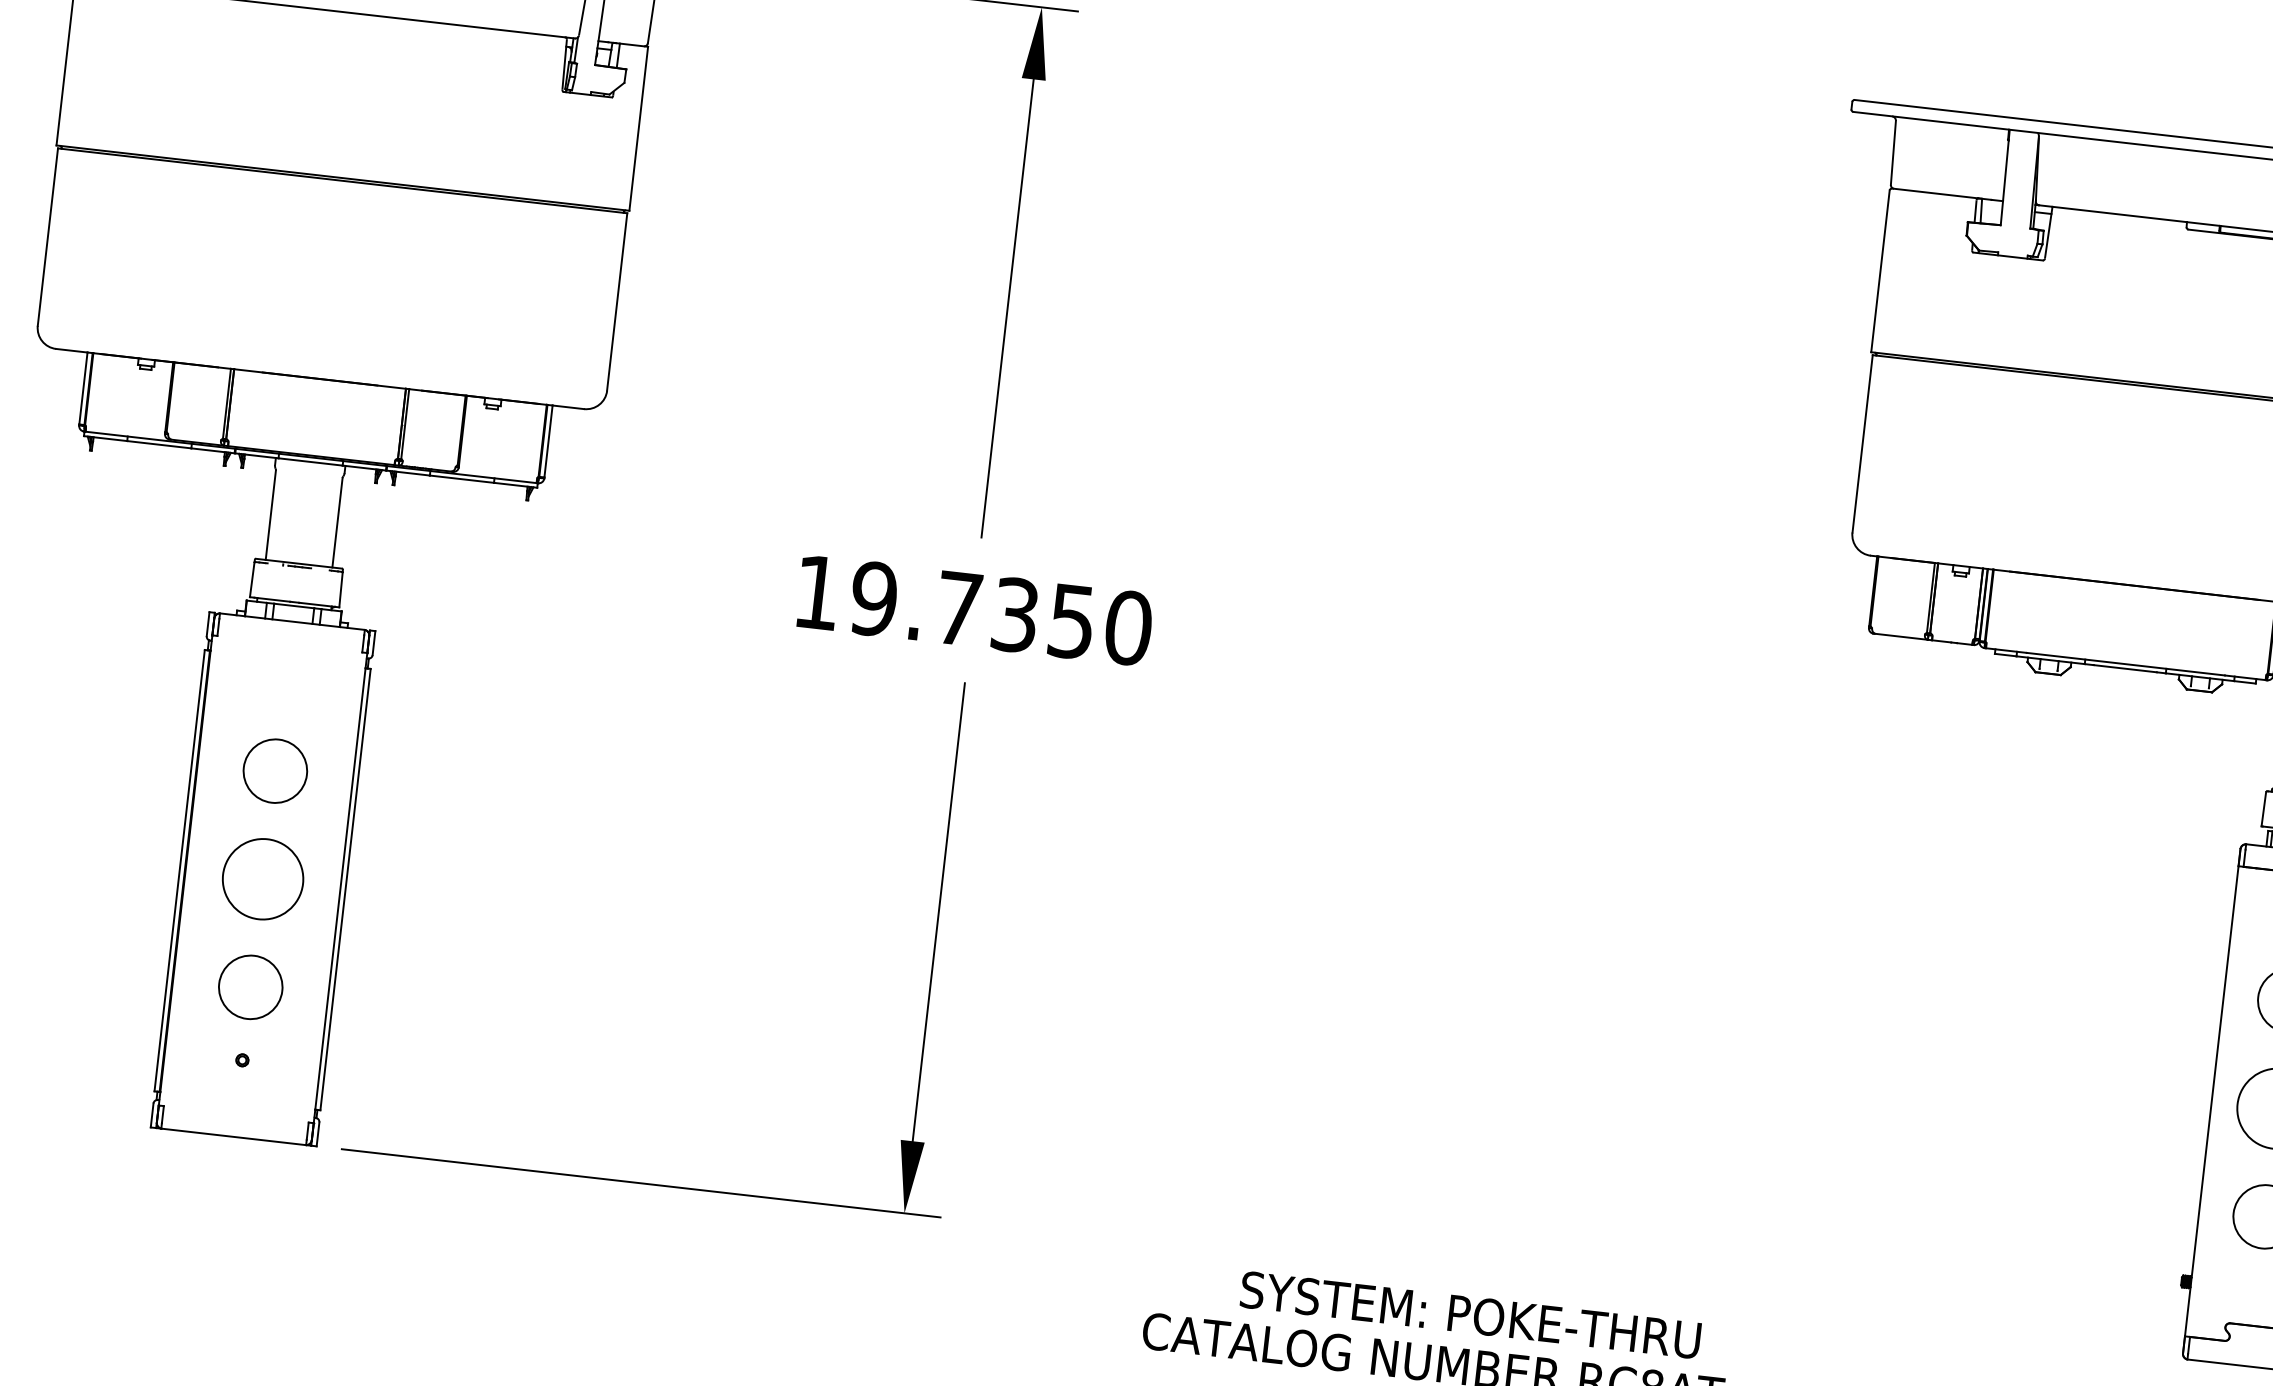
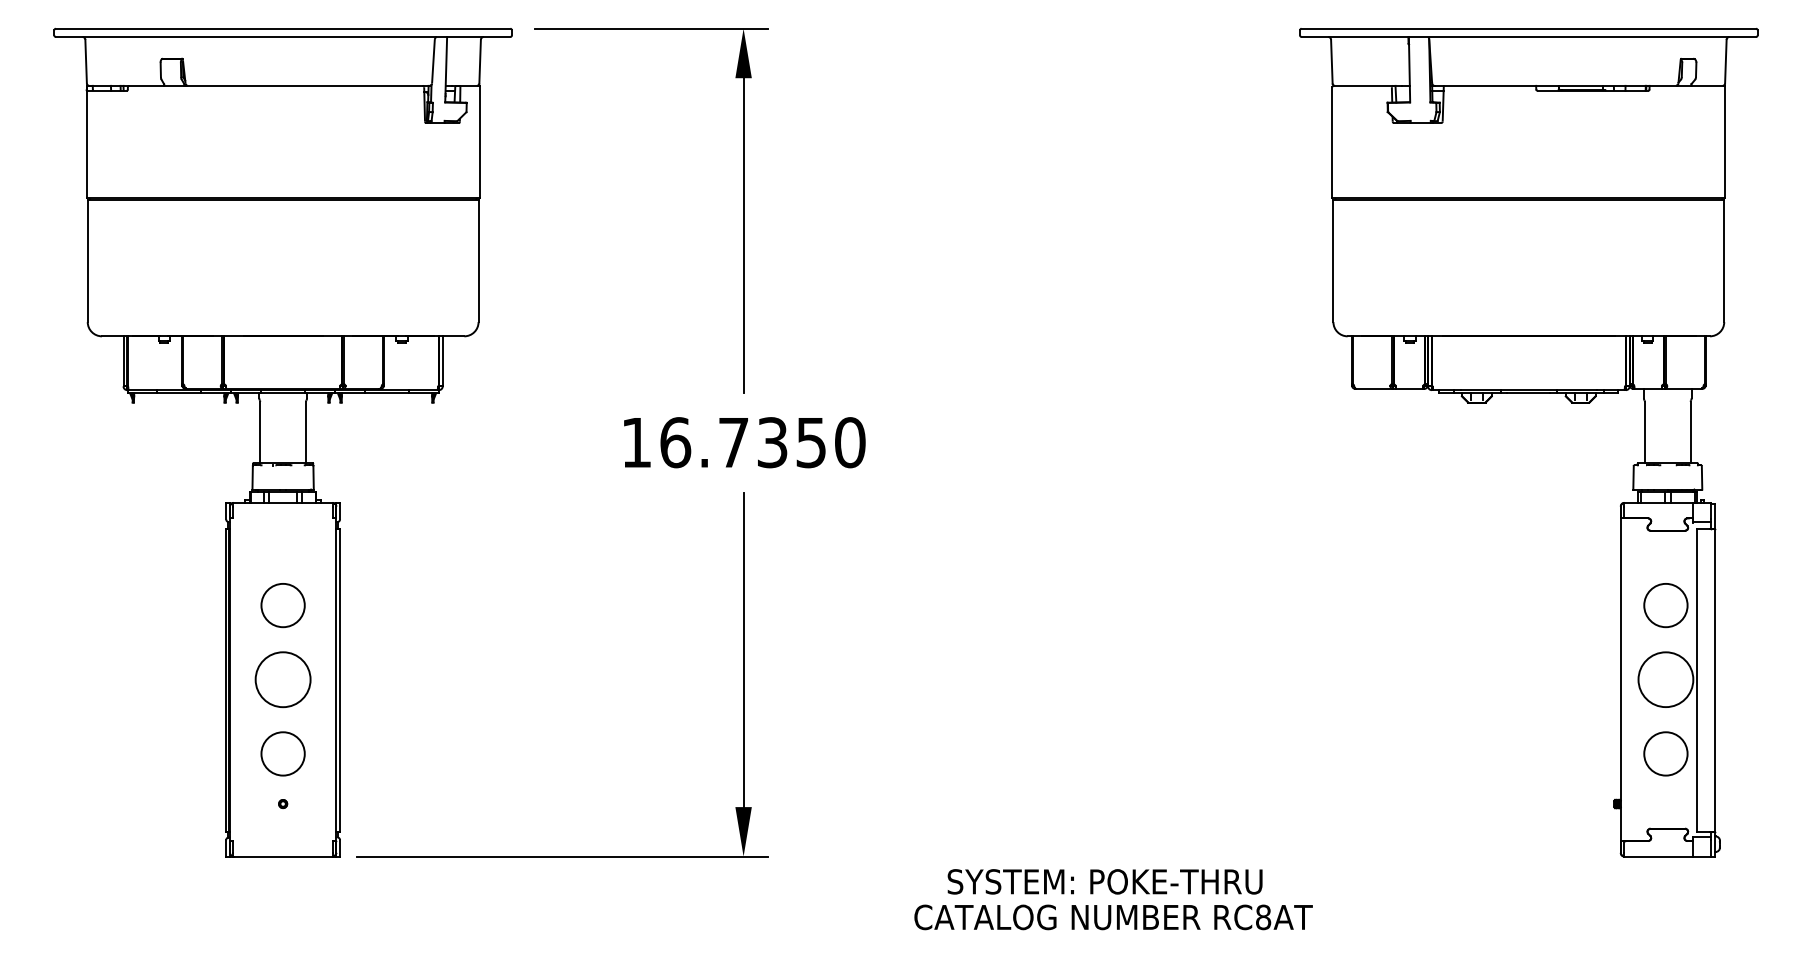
text: (874, 598) -> (675, 442), 19.7350 -> 16.7350
text: (1469, 1314) -> (1104, 881), moved

